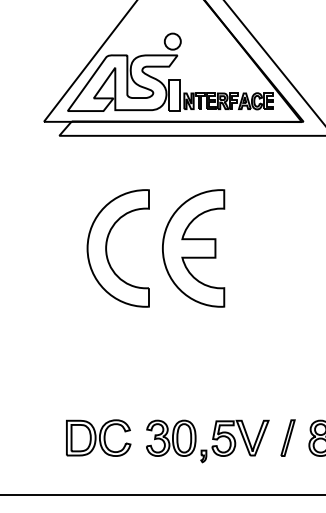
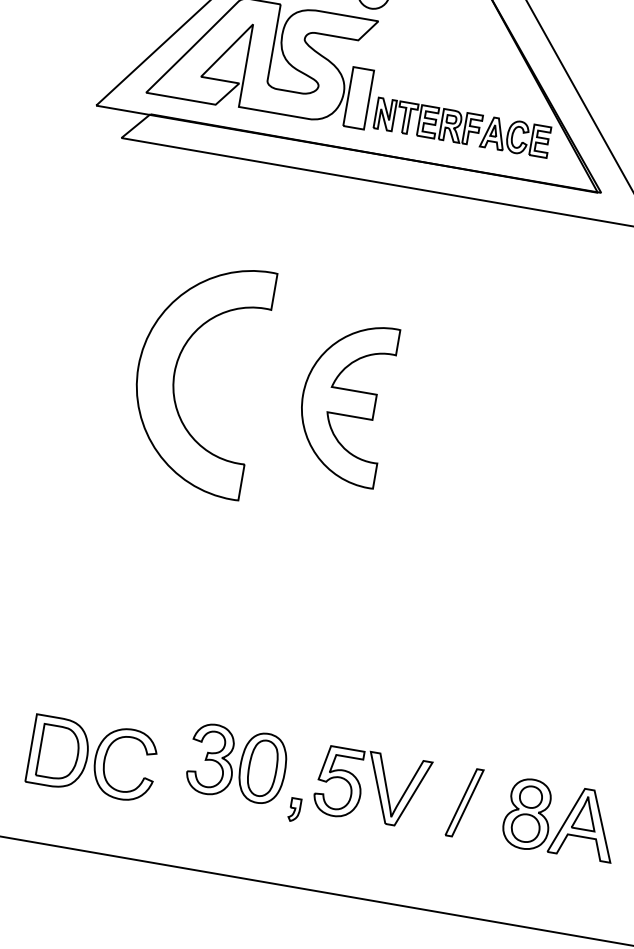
part: (193, 248) -> (344, 402), size x0.7
part: (98, 437) -> (92, 757), moved

